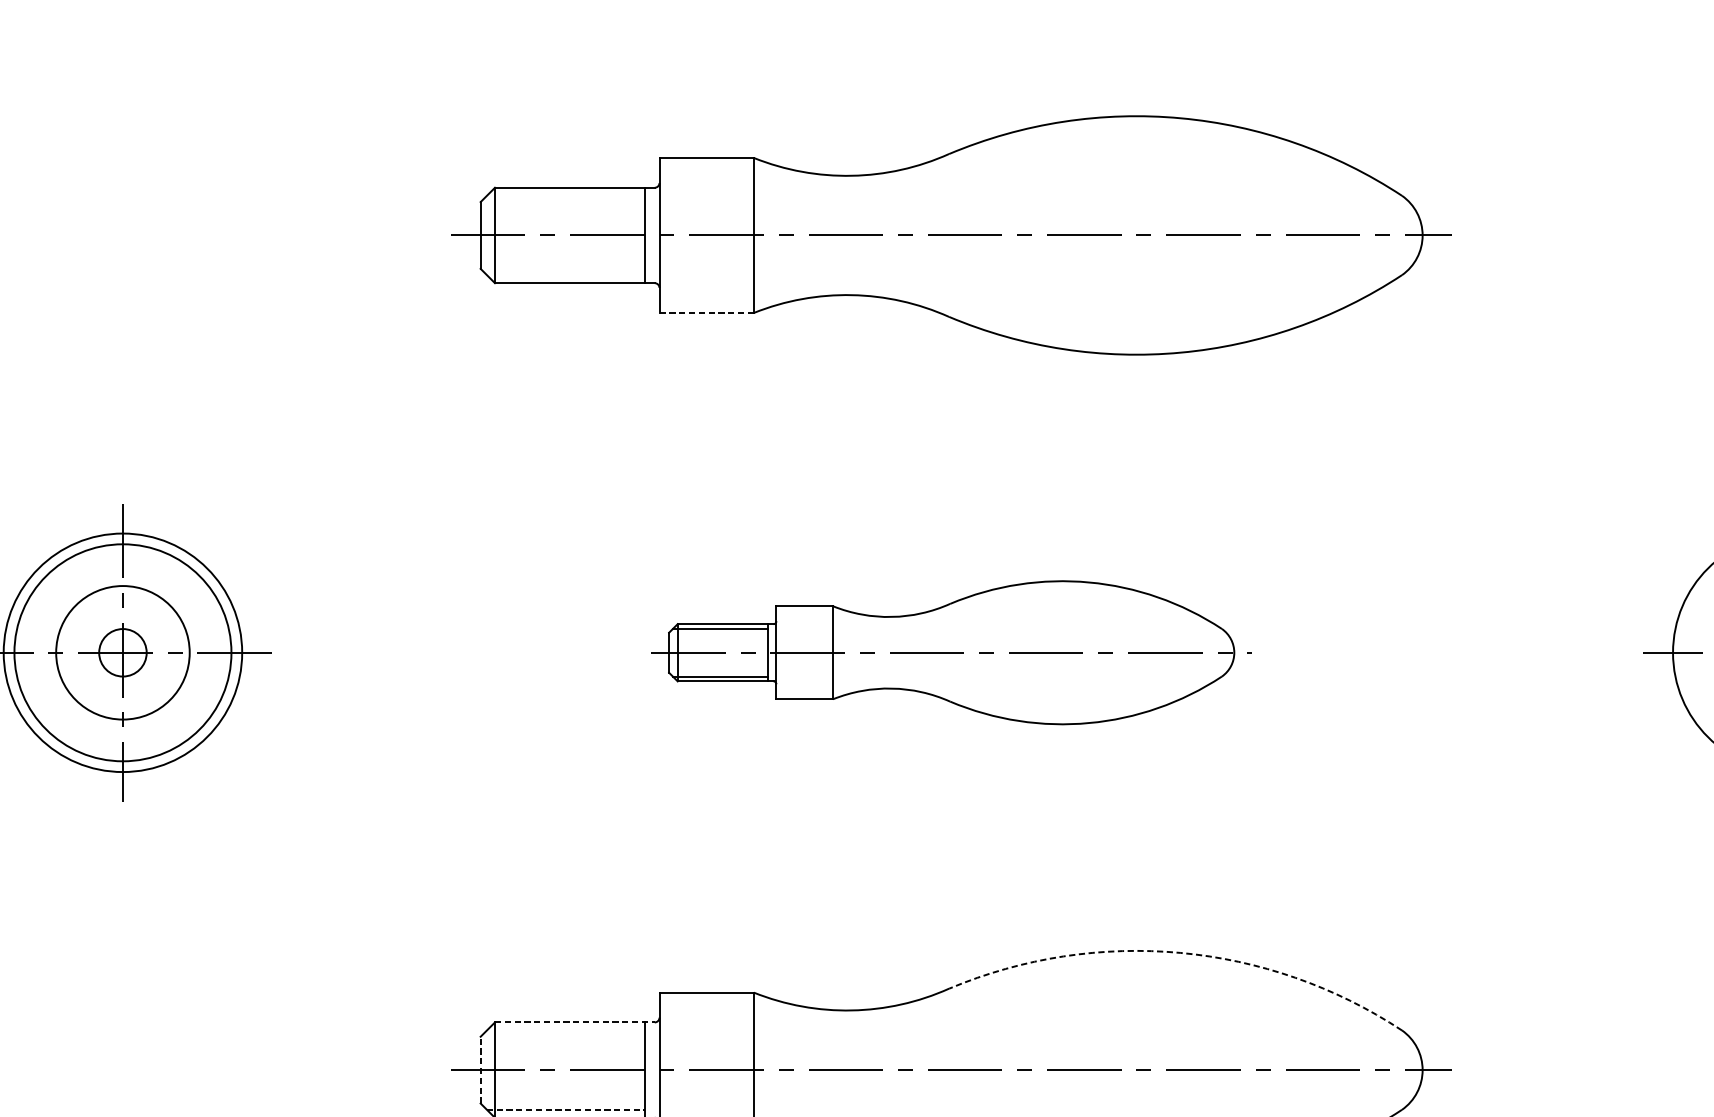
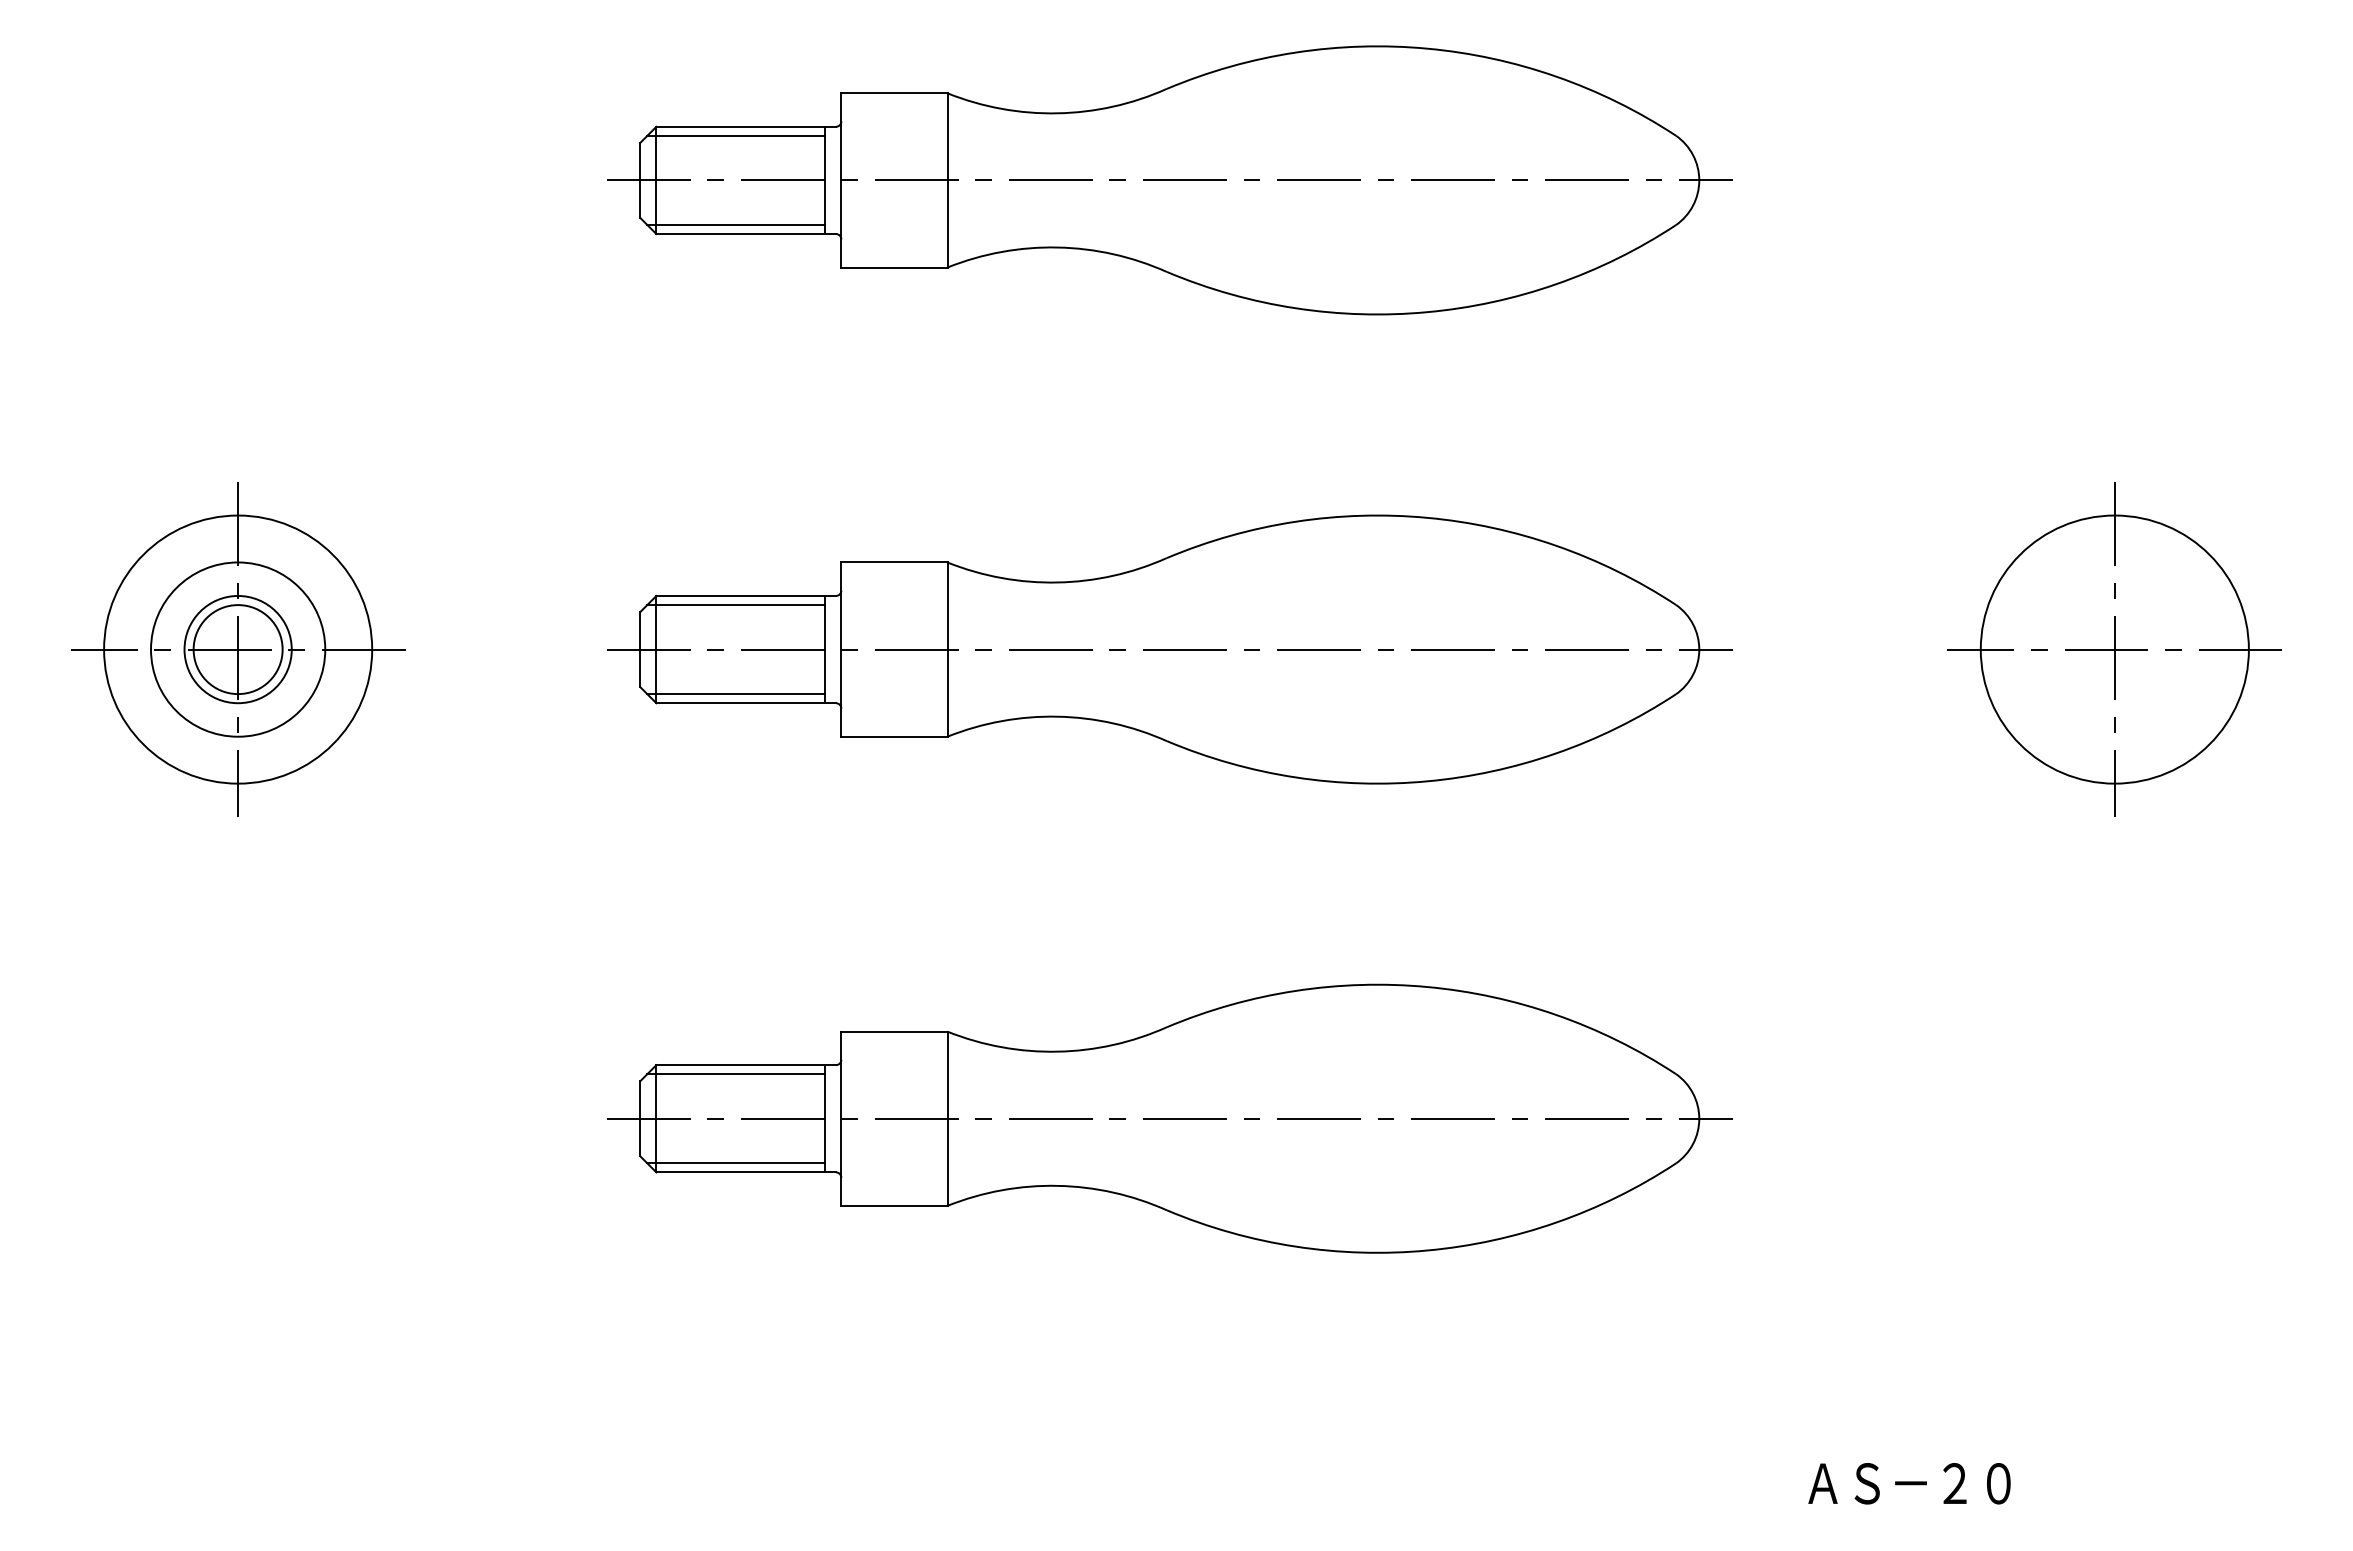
line: (566, 195) -> (736, 135), added
line: (566, 274) -> (736, 224), added
line: (705, 312) -> (893, 267), dashed -> solid
circle: (122, 652) -> (237, 649), size x0.71
circle: (122, 652) -> (237, 649), size x1.67
circle: (123, 652) -> (238, 649), size x0.71
part: (951, 652) -> (1169, 649), size x1.67
arc: (1180, 953) -> (1427, 987), dashed -> solid
line: (575, 1022) -> (746, 1065), dashed -> solid
line: (566, 1030) -> (736, 1074), added
line: (480, 1069) -> (640, 1118), dashed -> solid
line: (566, 1109) -> (736, 1163), dashed -> solid

